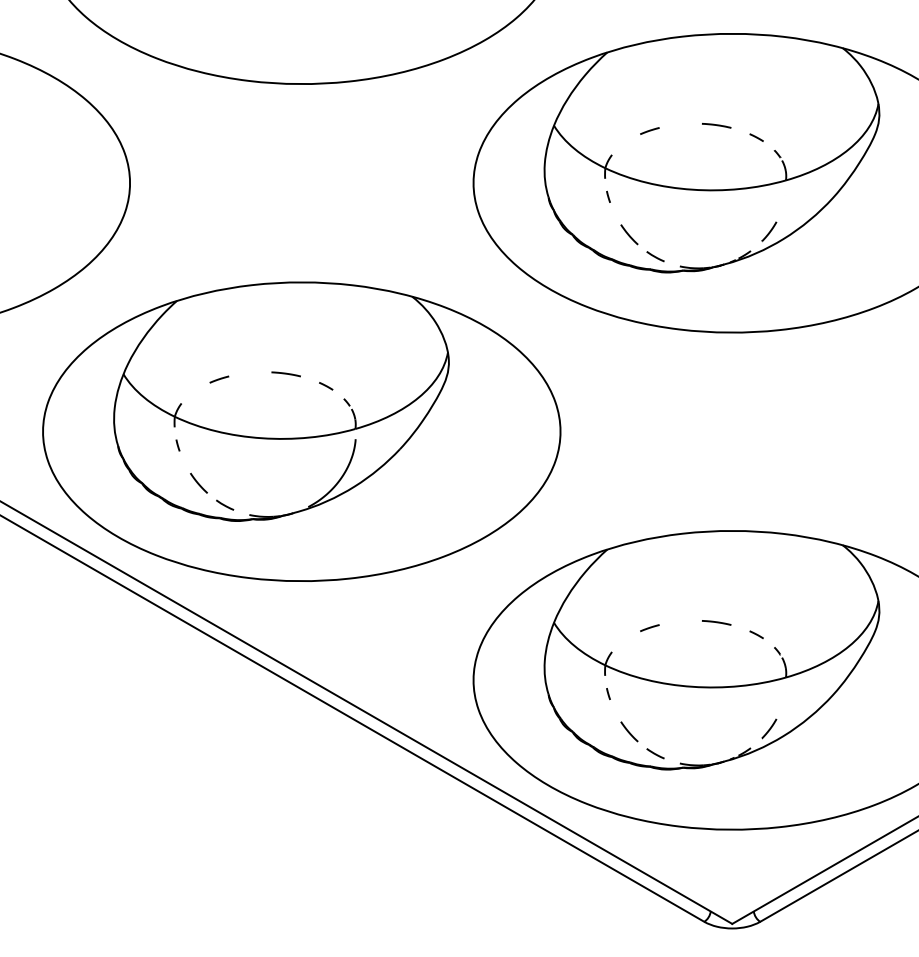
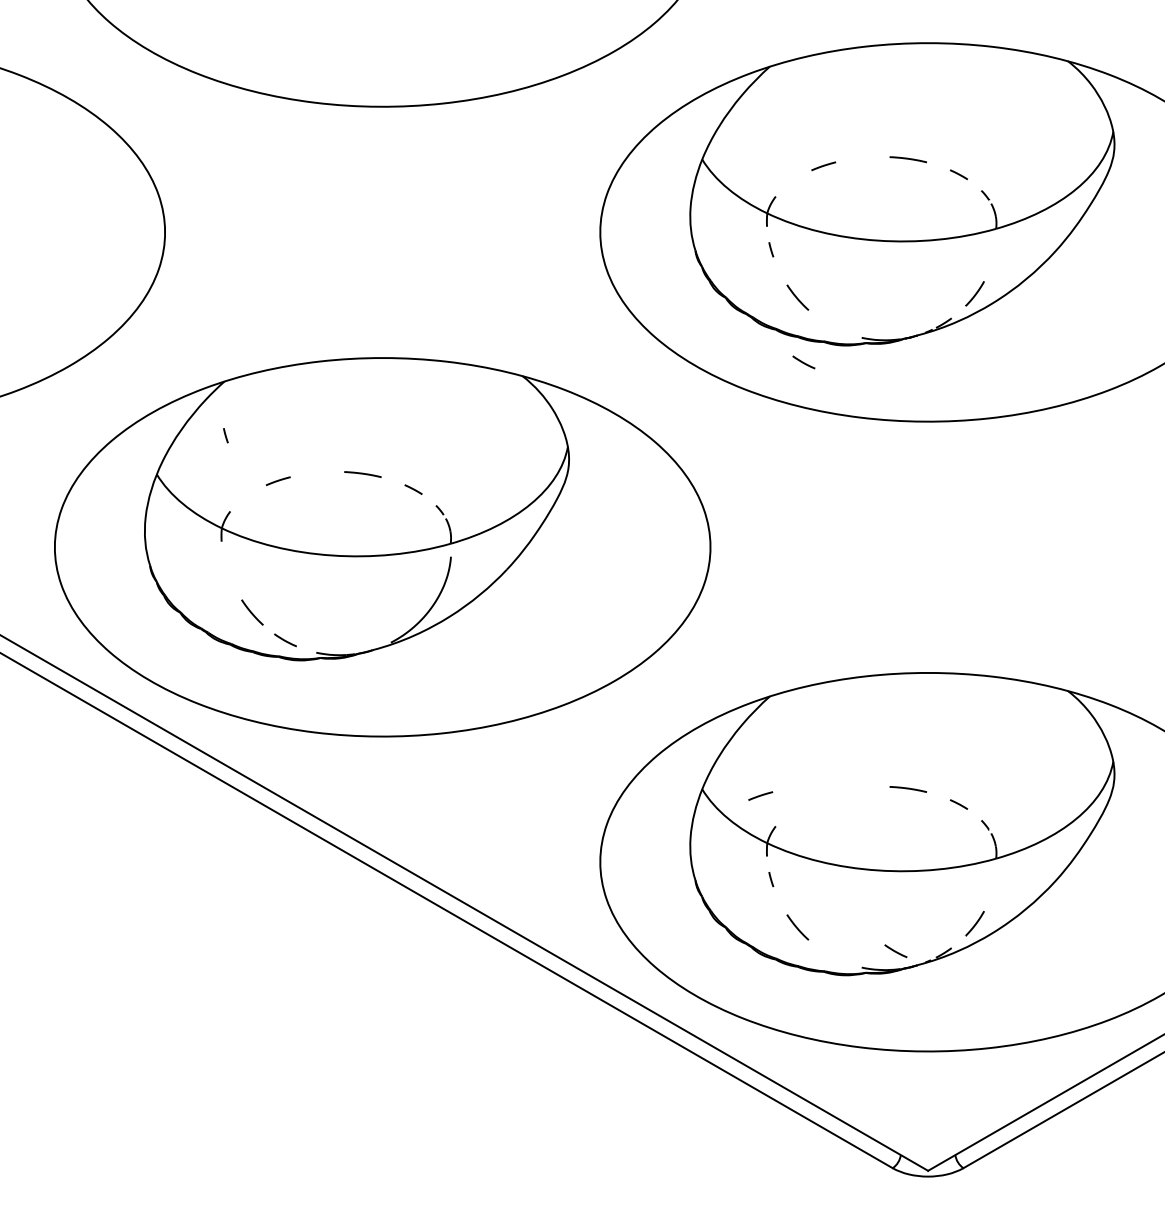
line: (655, 256) -> (803, 362), moved
line: (177, 445) -> (225, 435), moved
line: (649, 627) -> (760, 795), moved
line: (655, 753) -> (895, 951), moved

